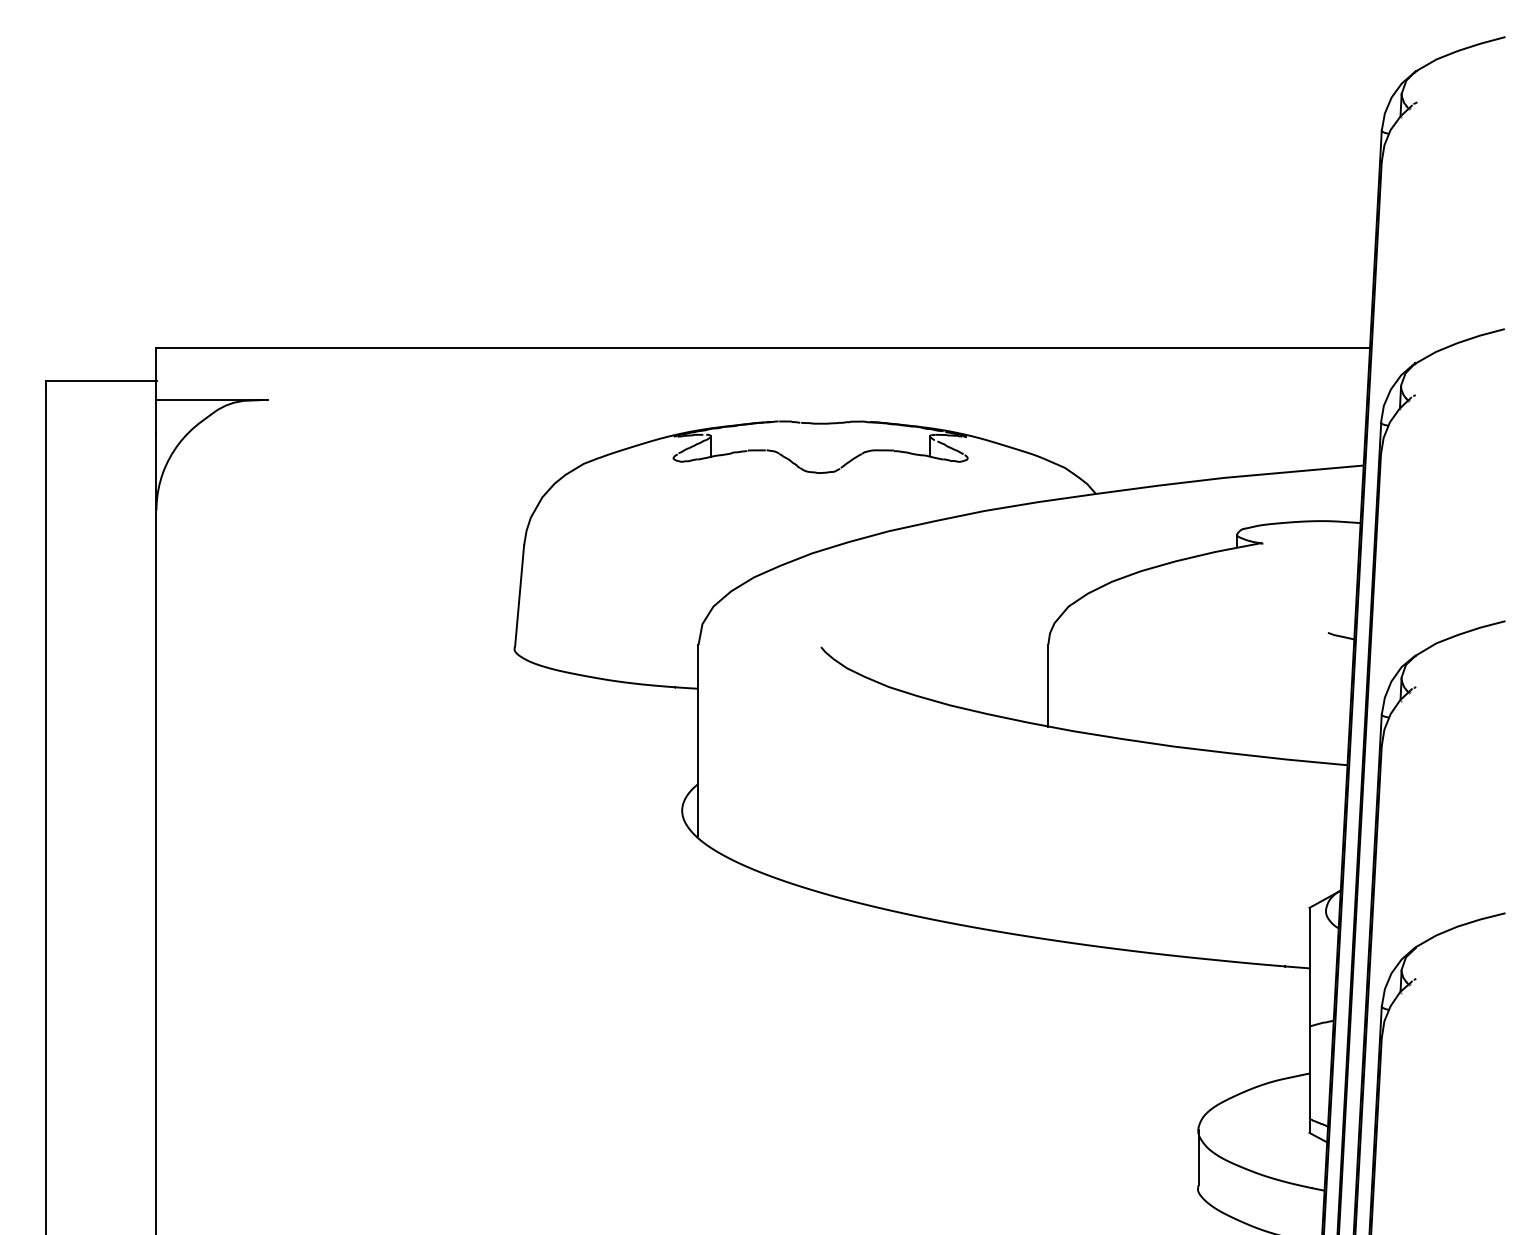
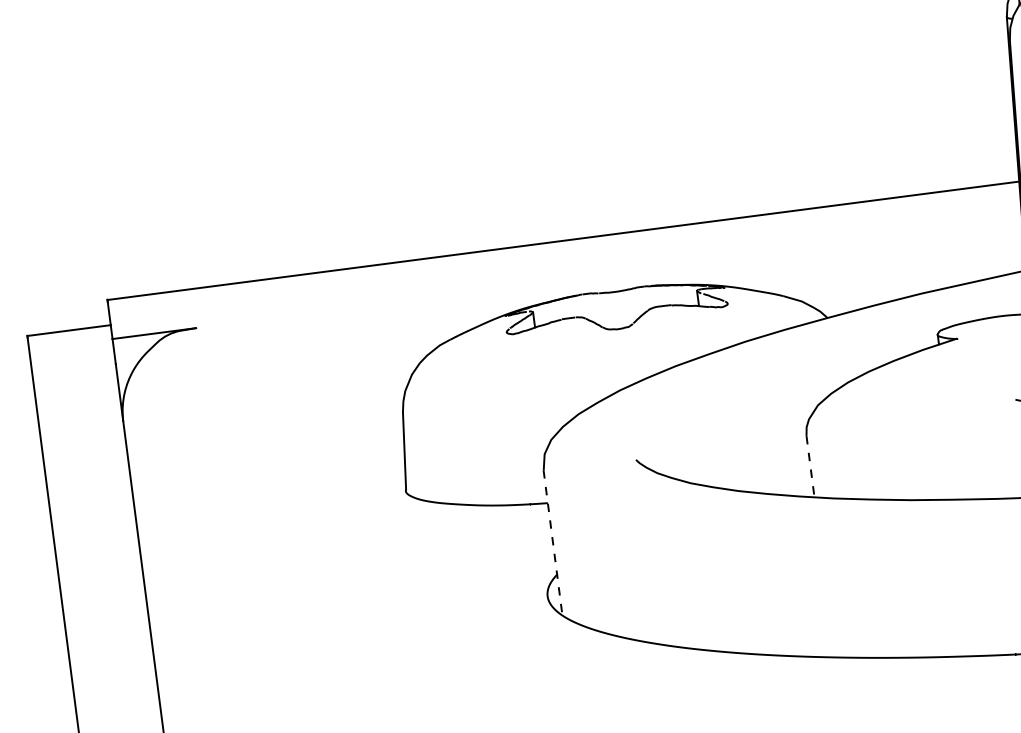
line: (1048, 685) -> (810, 466), solid -> dashed
line: (698, 740) -> (553, 542), solid -> dashed

